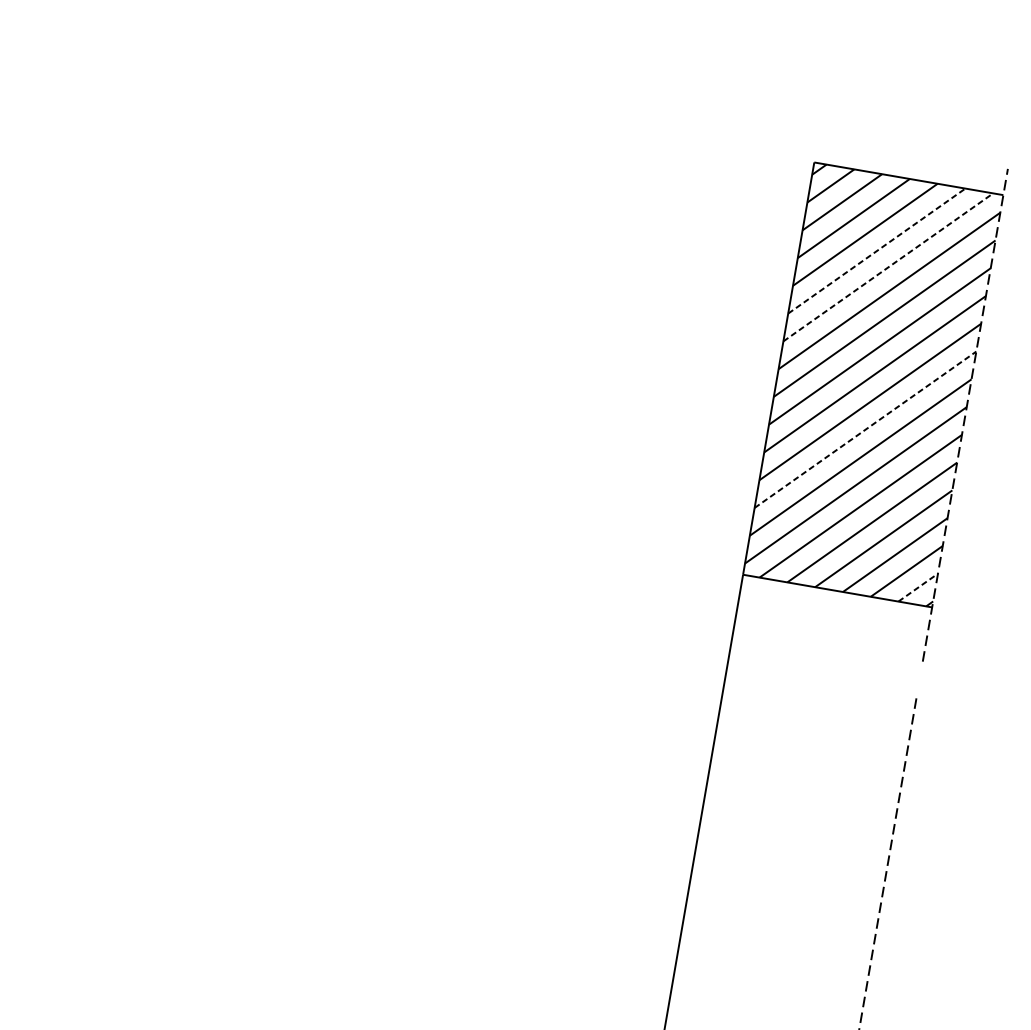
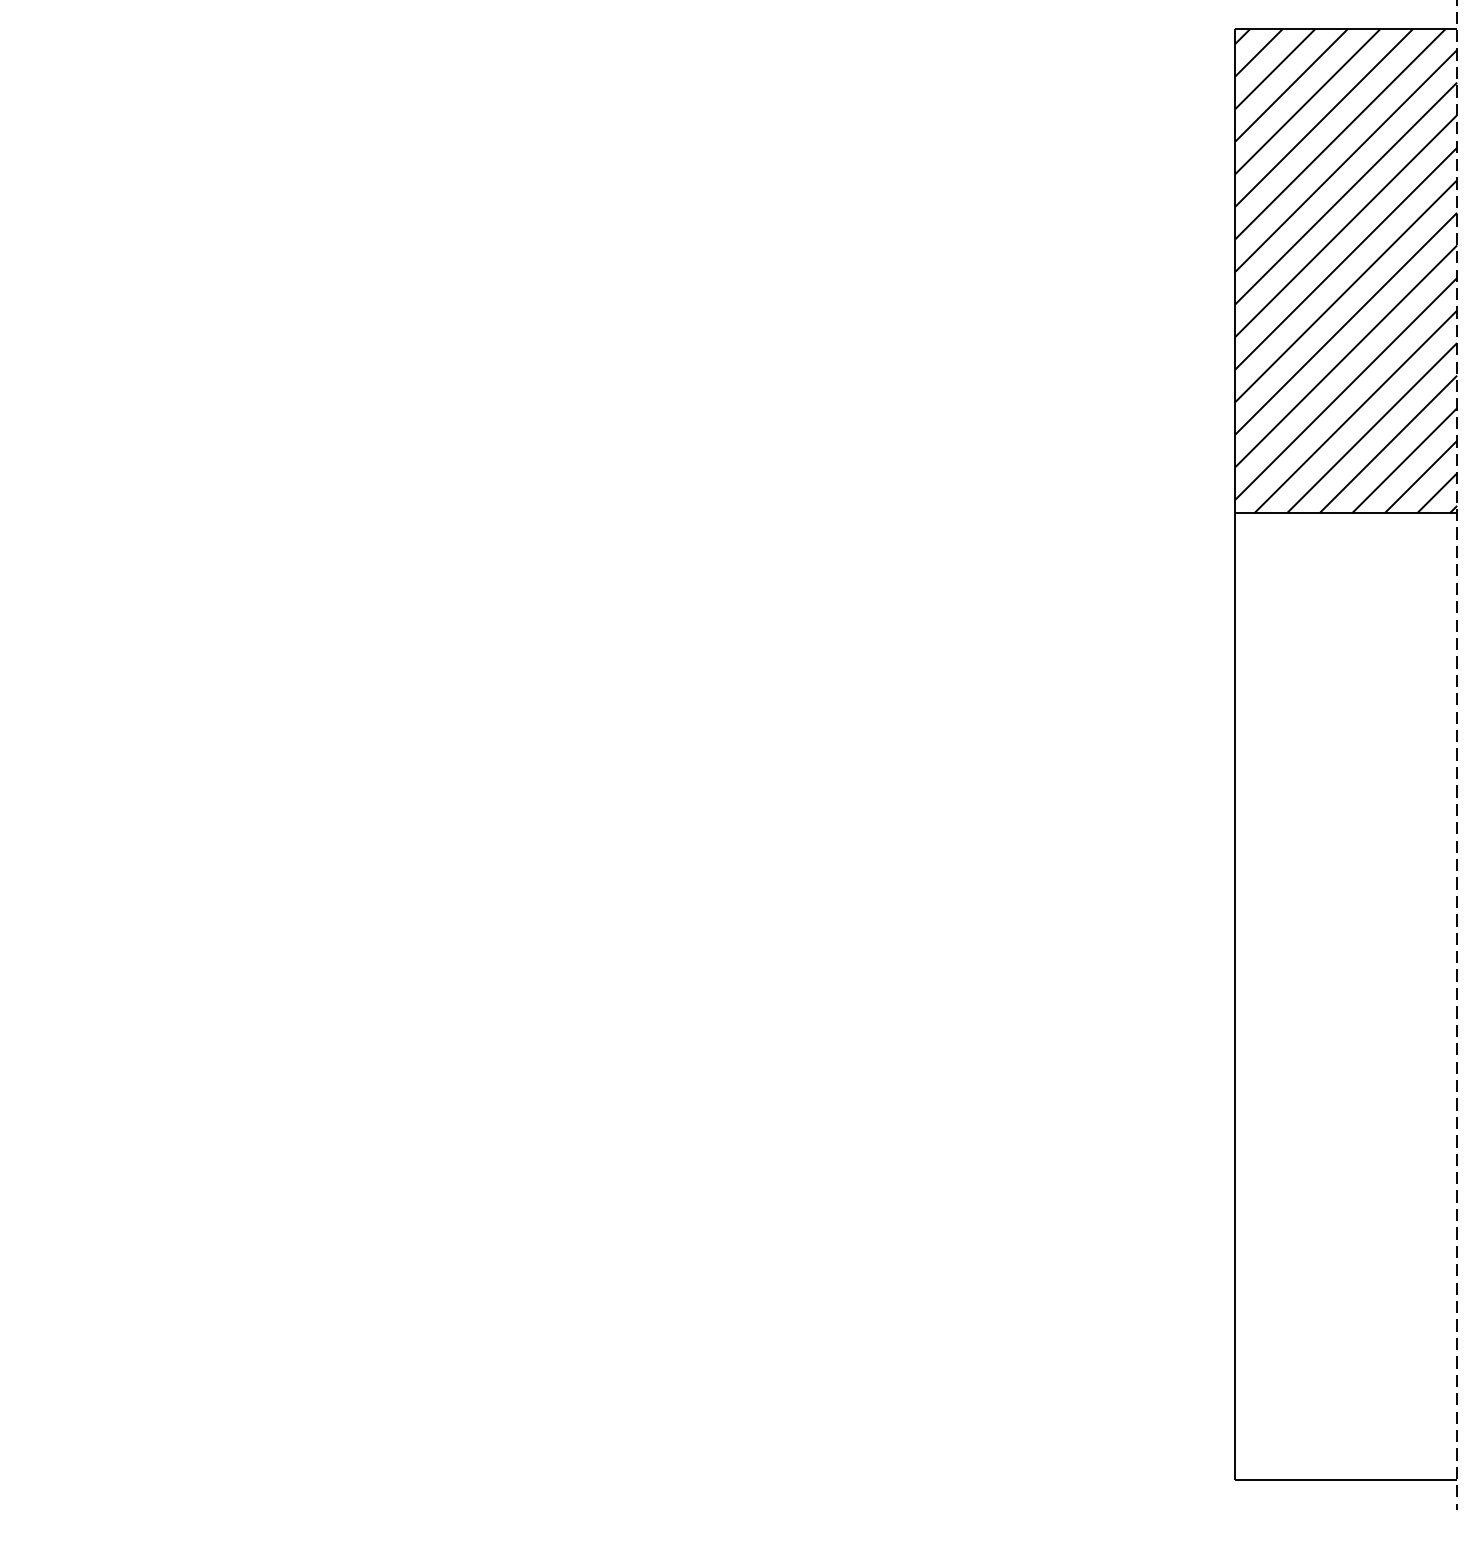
line: (877, 250) -> (1324, 117), dashed -> solid
line: (888, 266) -> (1340, 133), dashed -> solid
line: (865, 429) -> (1346, 323), dashed -> solid
line: (918, 587) -> (1437, 493), dashed -> solid
line: (919, 676) -> (1456, 594), added

